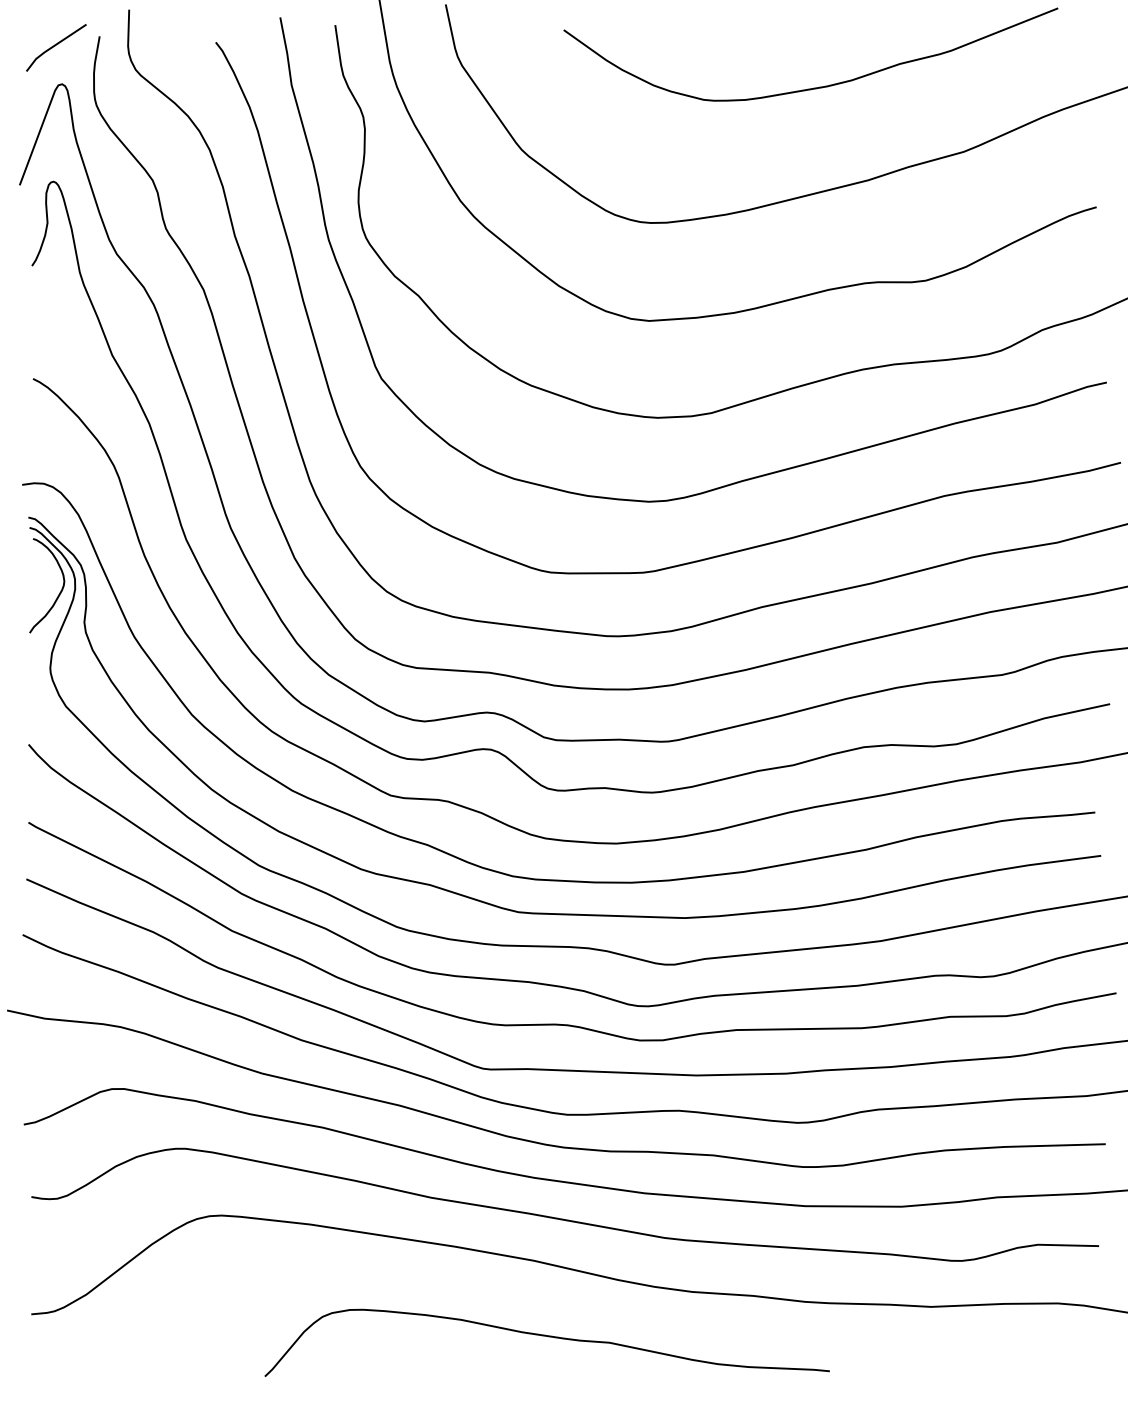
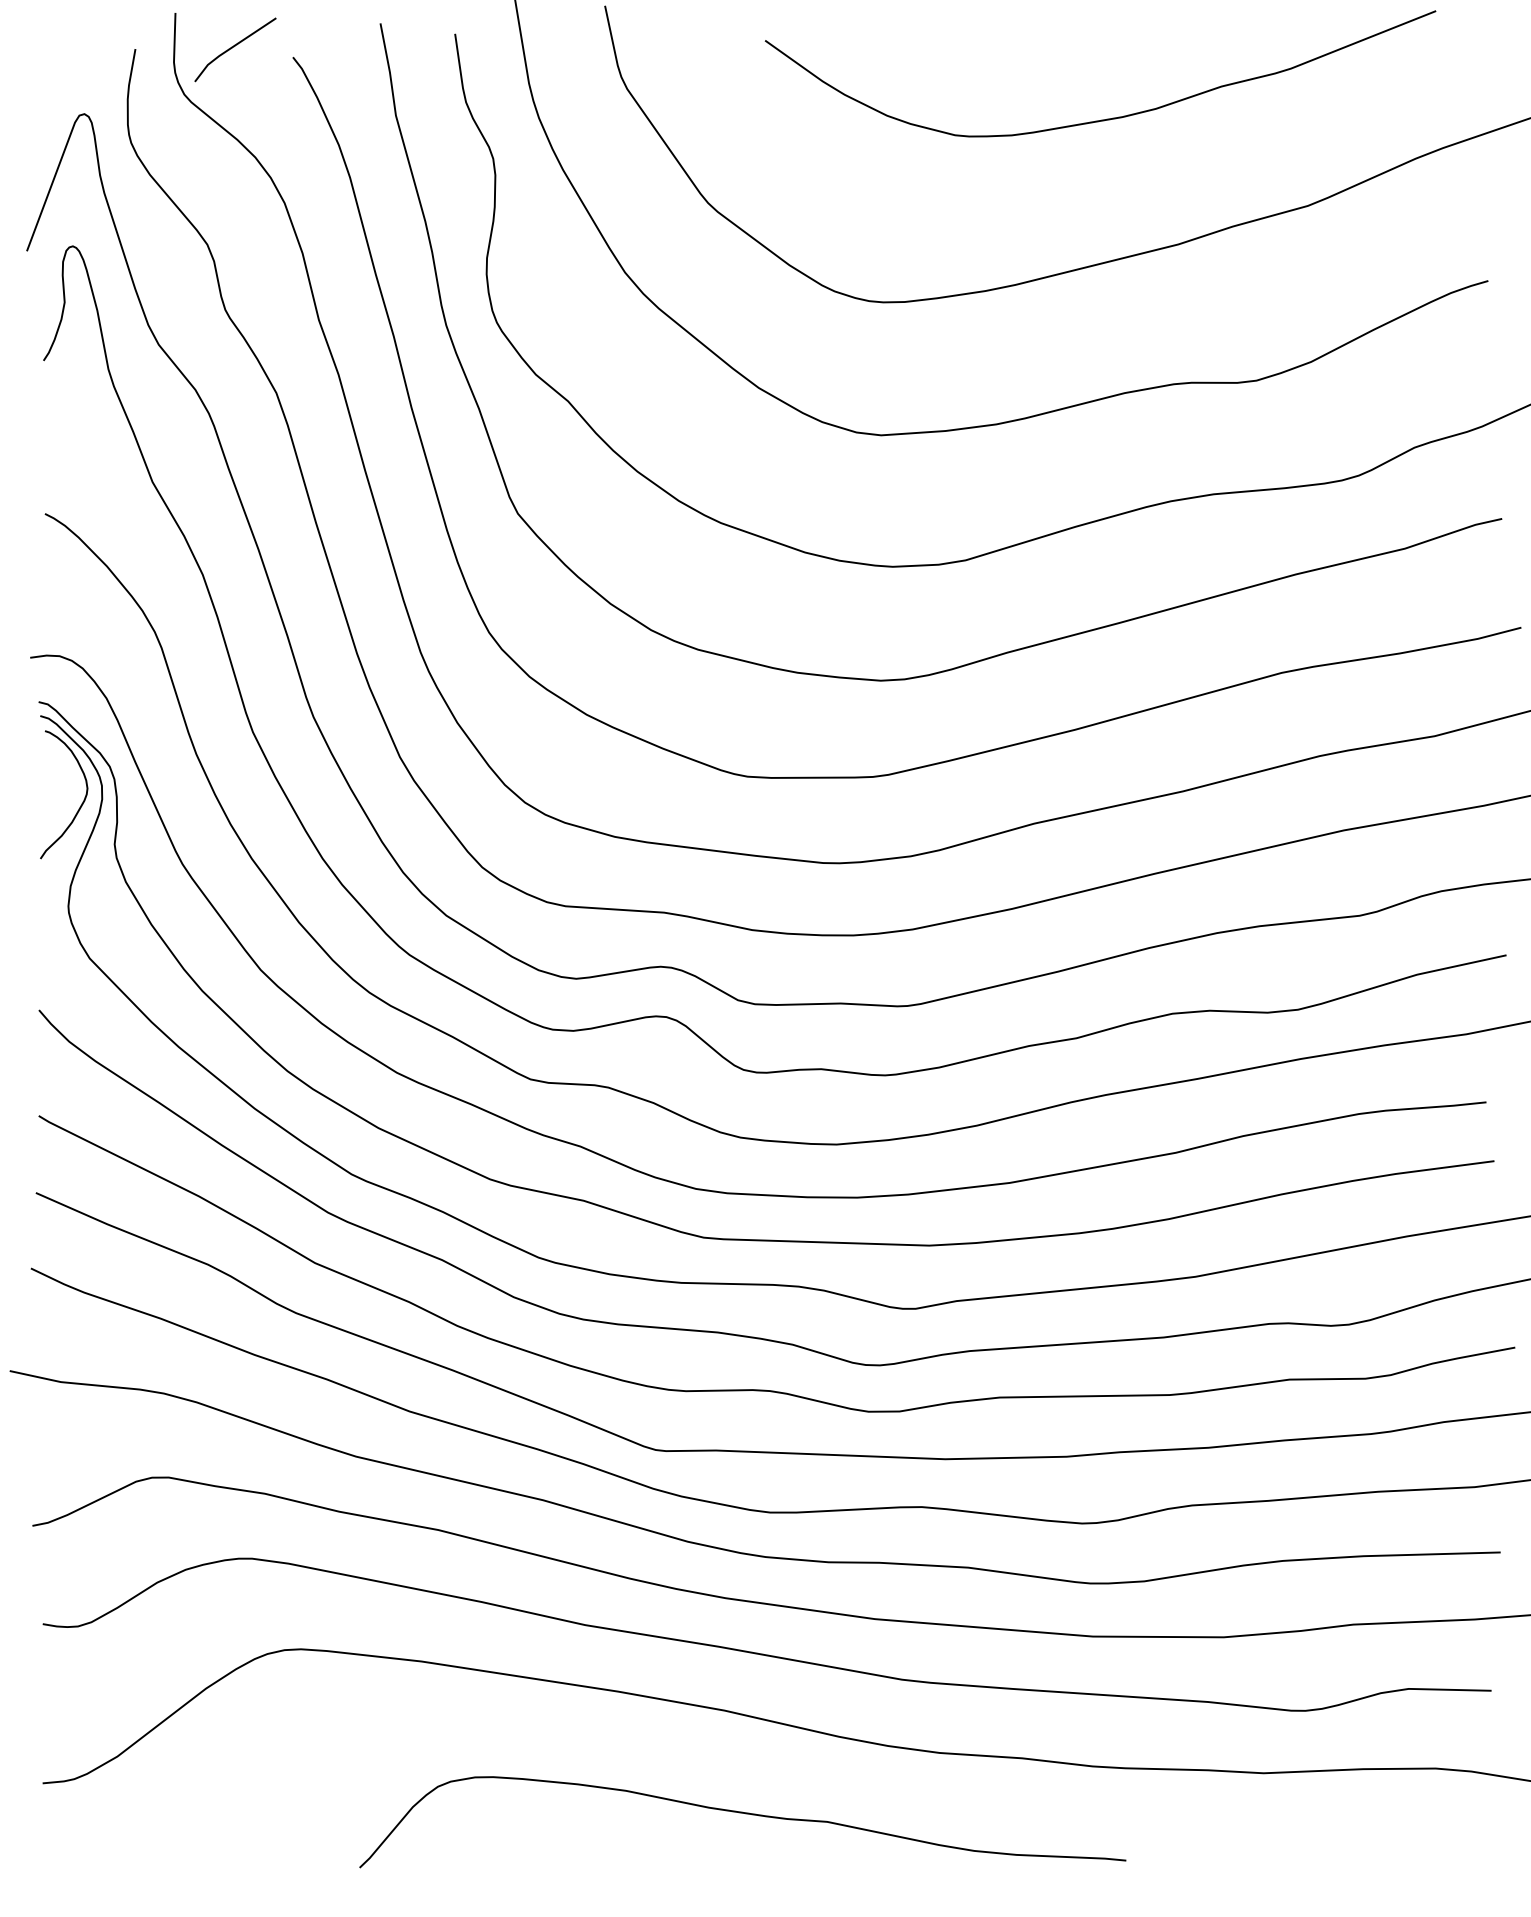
line: (55, 46) -> (234, 47), moved

